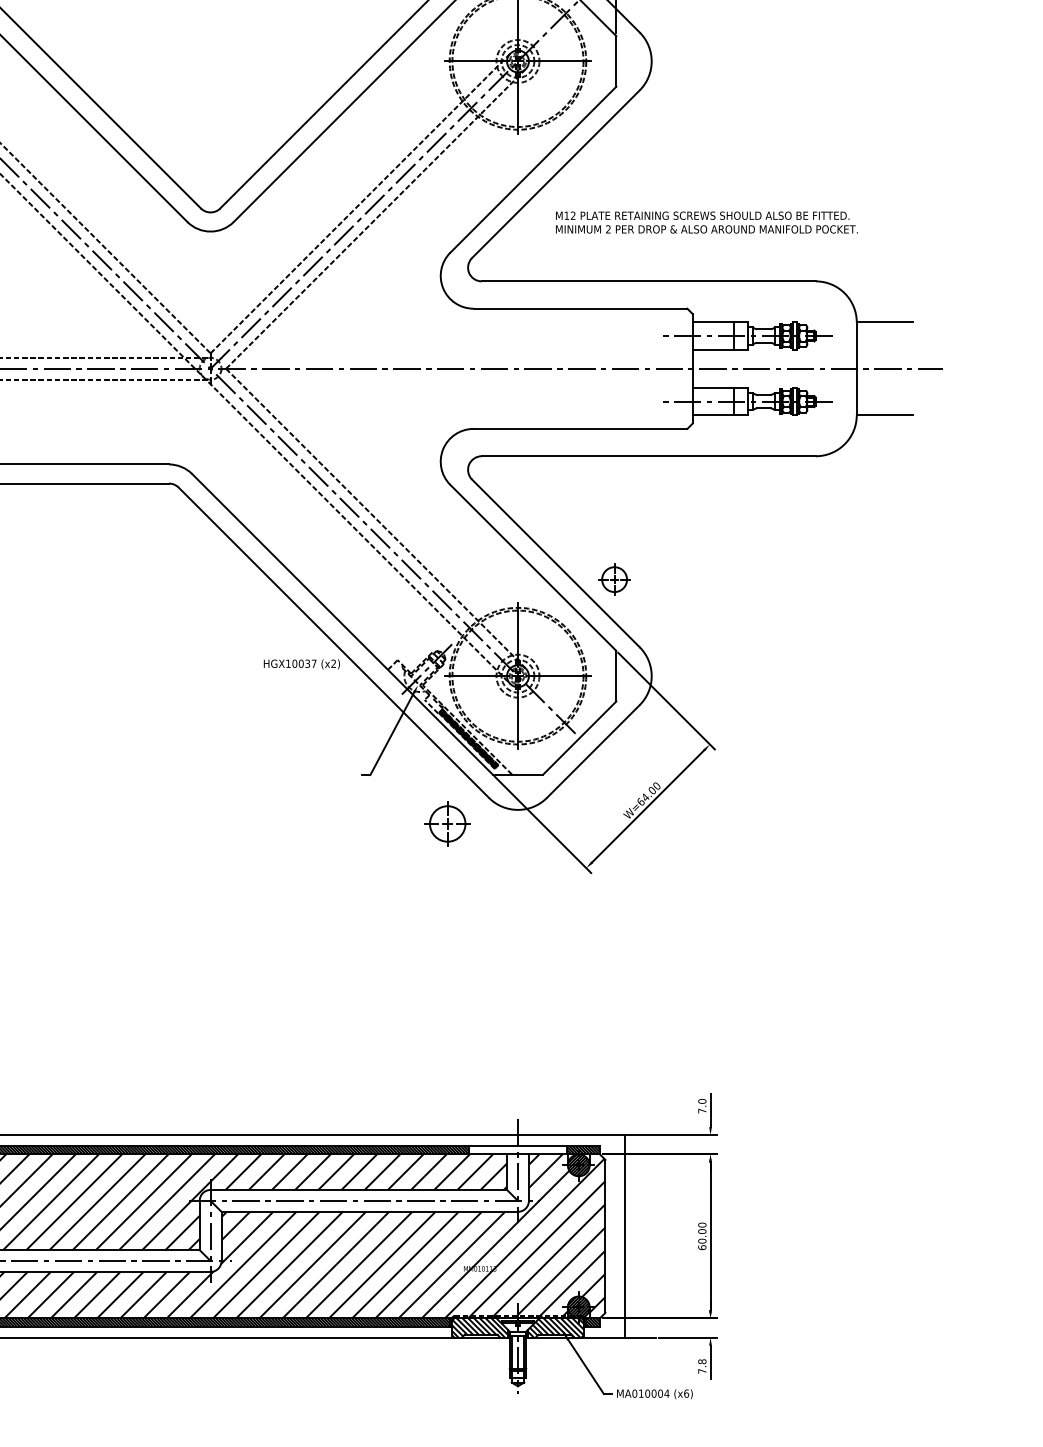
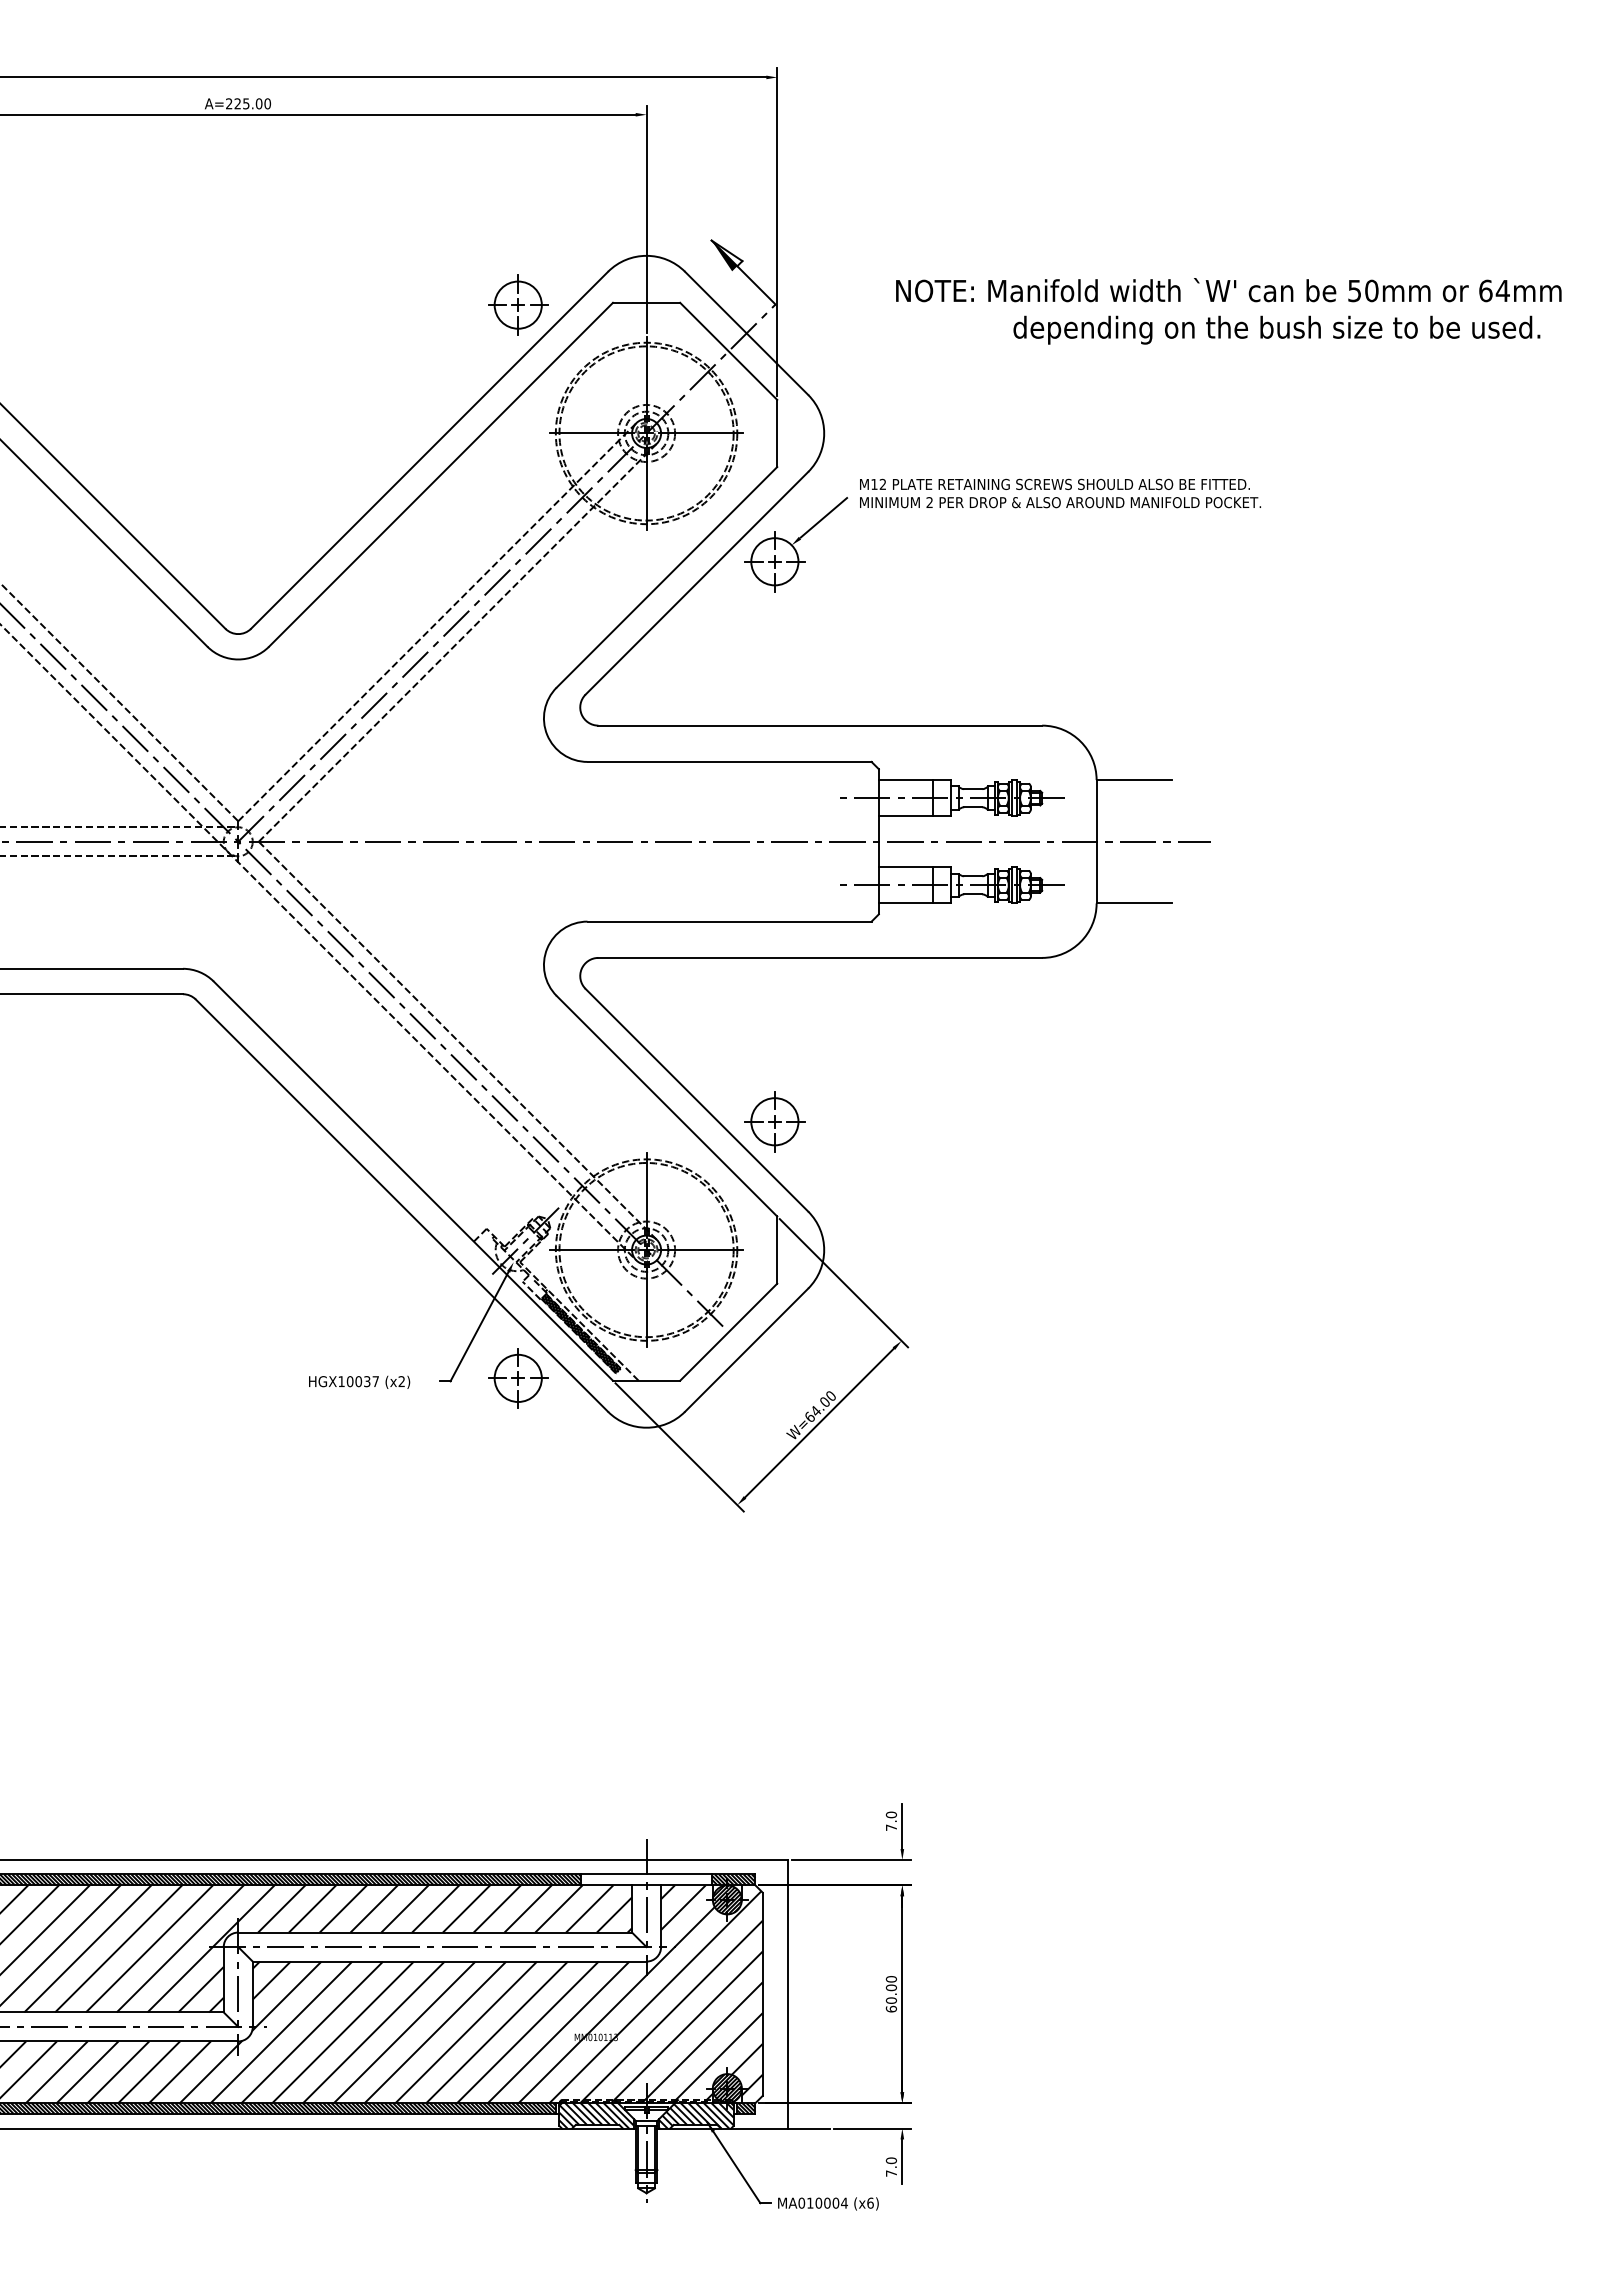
part: (630, 145) -> (796, 544), added
text: (706, 222) -> (1060, 493), moved
part: (614, 579) -> (774, 1121), size x1.43
text: (301, 663) -> (359, 1381), moved
part: (447, 824) -> (518, 1378), moved
text: (702, 1361) -> (891, 2160), 7.8 -> 7.0

